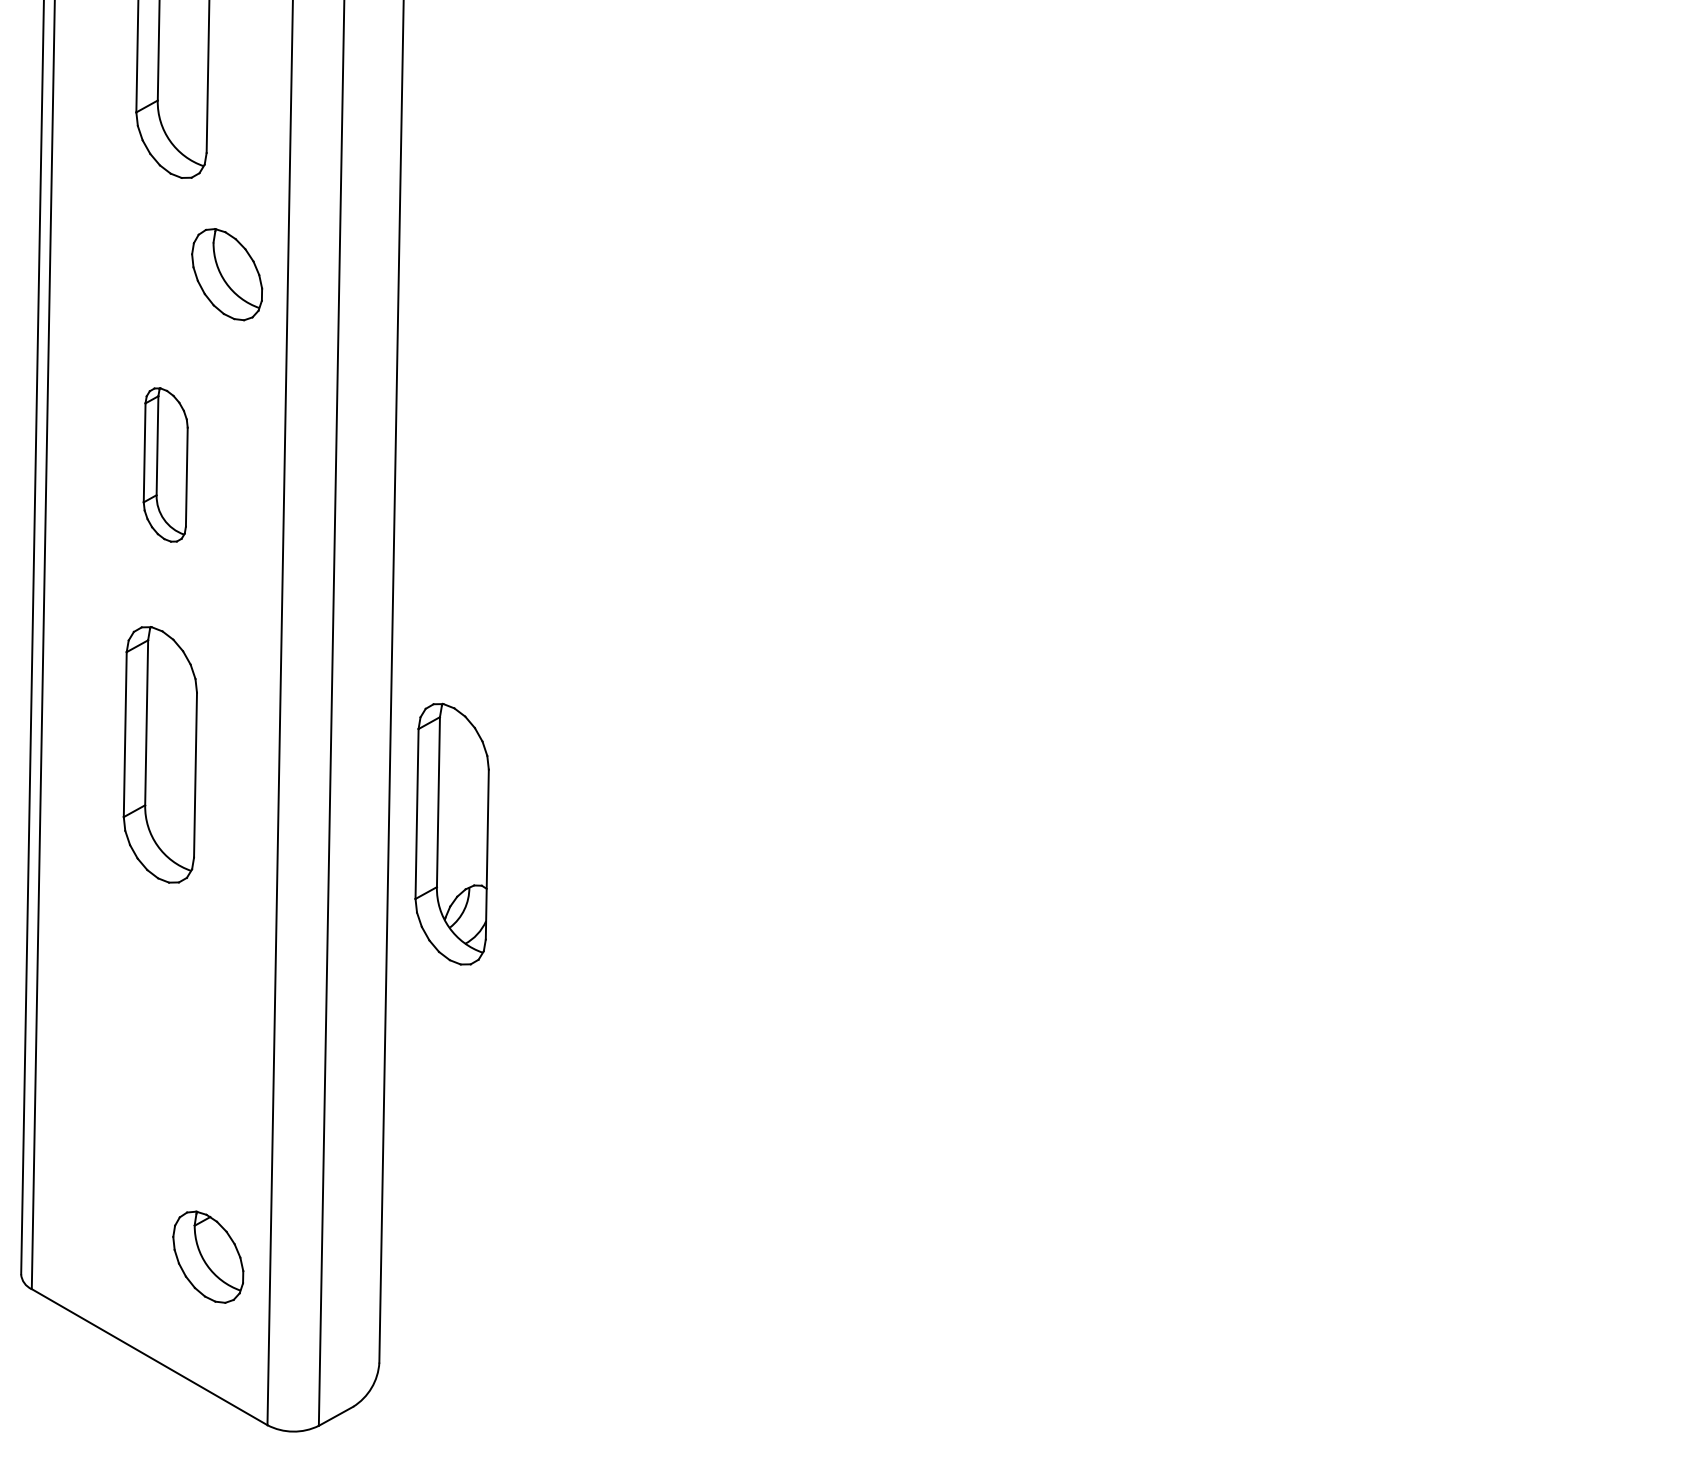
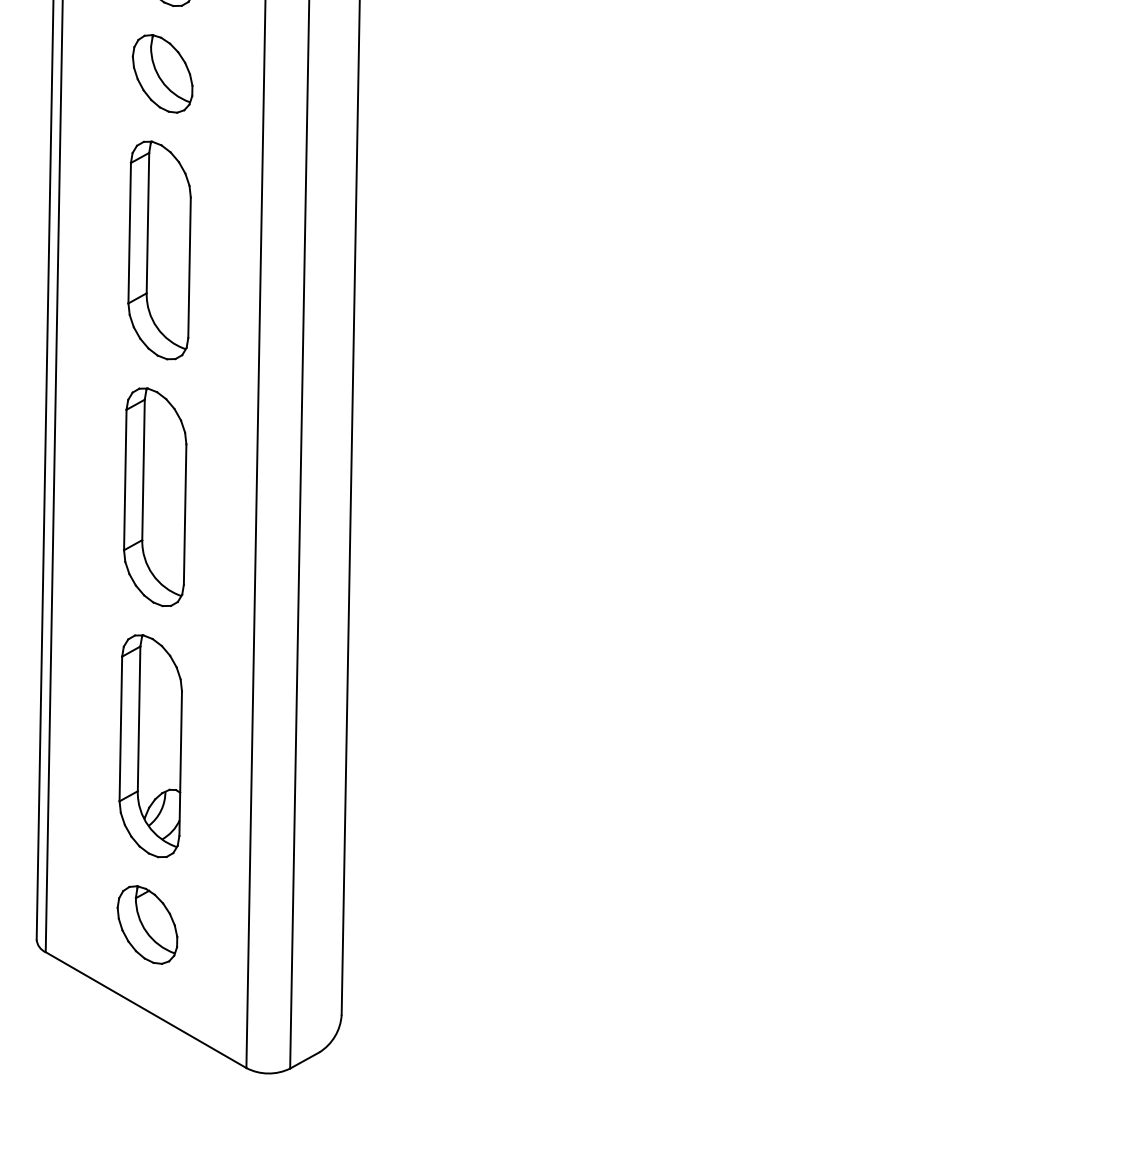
part: (227, 274) -> (162, 73), moved
part: (165, 464) -> (159, 250), size x1.67
part: (451, 833) -> (150, 745), moved
part: (208, 1256) -> (147, 924), moved

